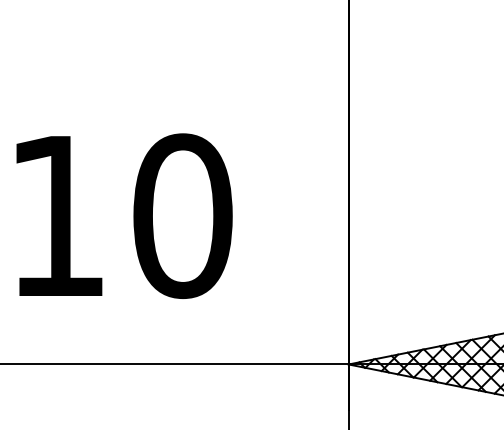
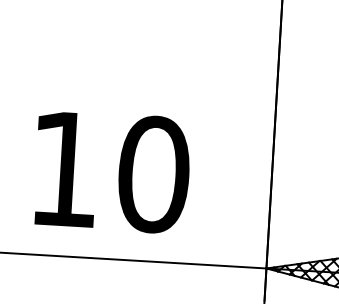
text: (124, 215) -> (112, 171), moved

